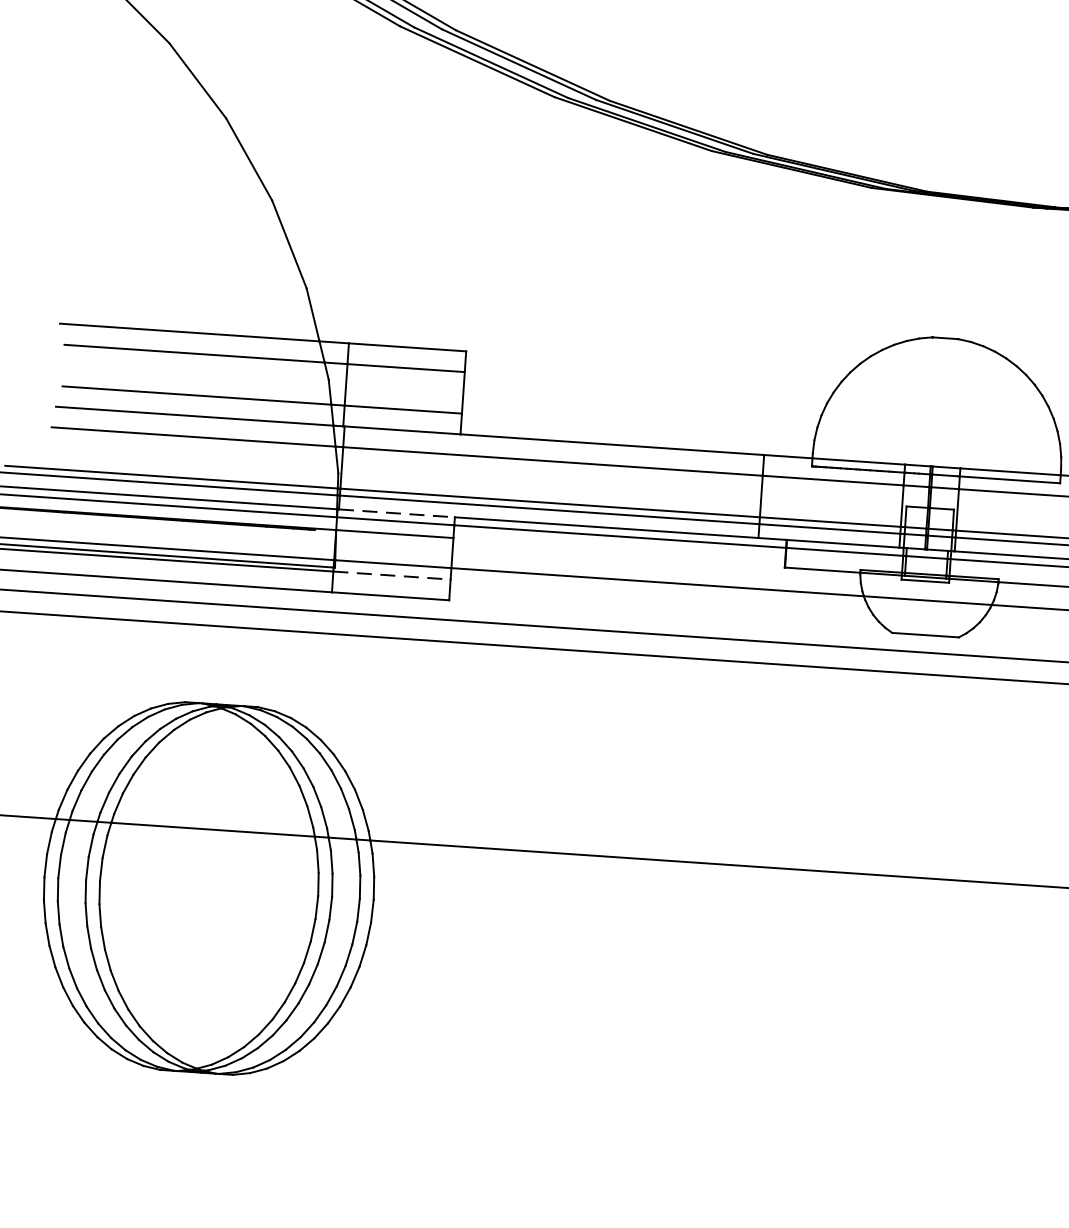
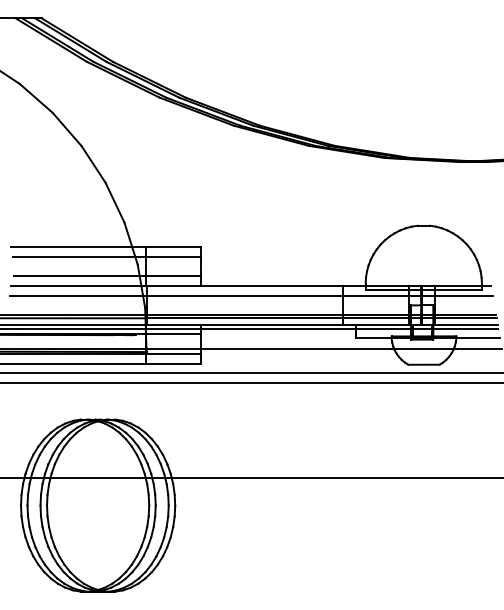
line: (398, 512) -> (174, 324), dashed -> solid
line: (392, 574) -> (173, 353), dashed -> solid

